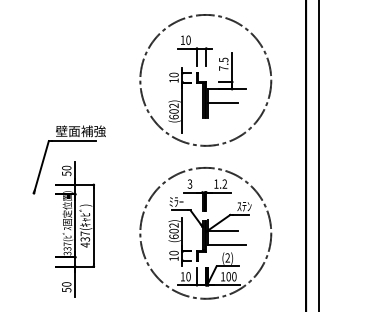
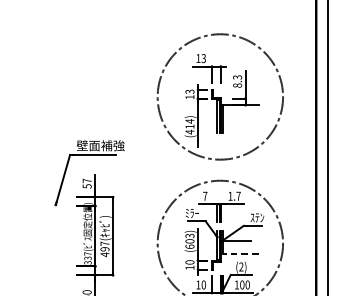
text: (188, 39) -> (203, 57), 10 -> 13
text: (223, 63) -> (237, 80), 7.5 -> 8.3
text: (173, 74) -> (189, 91), 10 -> 13
line: (222, 103) -> (236, 119), removed
text: (173, 111) -> (189, 126), (602) -> (414)
text: (66, 167) -> (86, 180), 50 -> 57
text: (189, 183) -> (204, 195), 3 -> 7
text: (224, 183) -> (238, 195), 1.2 -> 1.7
text: (174, 225) -> (190, 235), (602) -> (603)
text: (85, 239) -> (105, 249), 437( -> 497(
line: (226, 244) -> (240, 254), solid -> dashed

